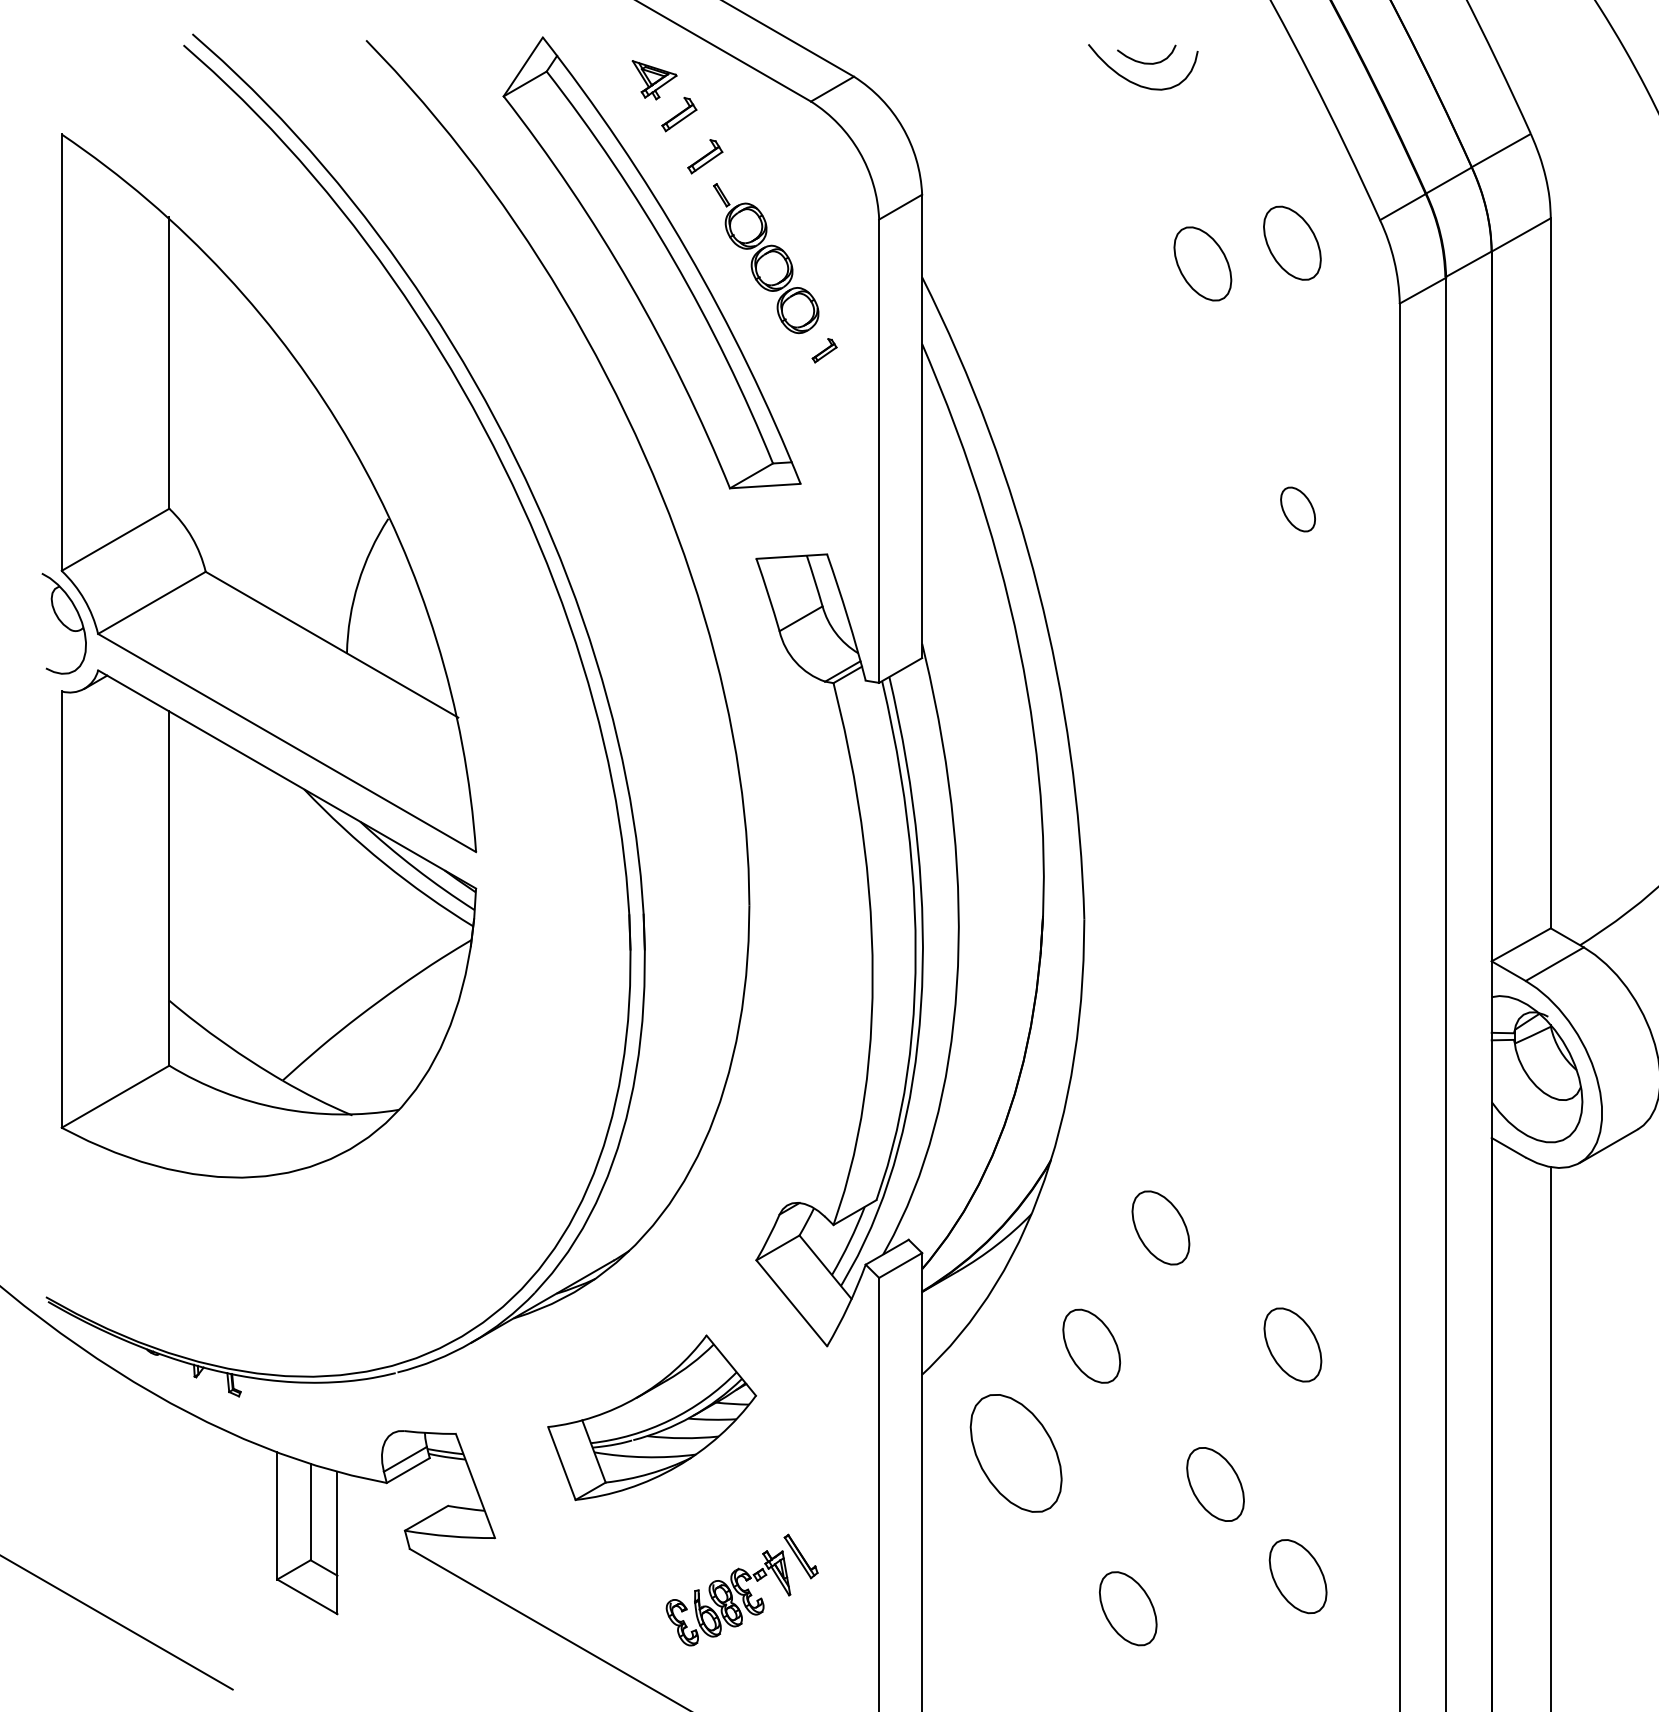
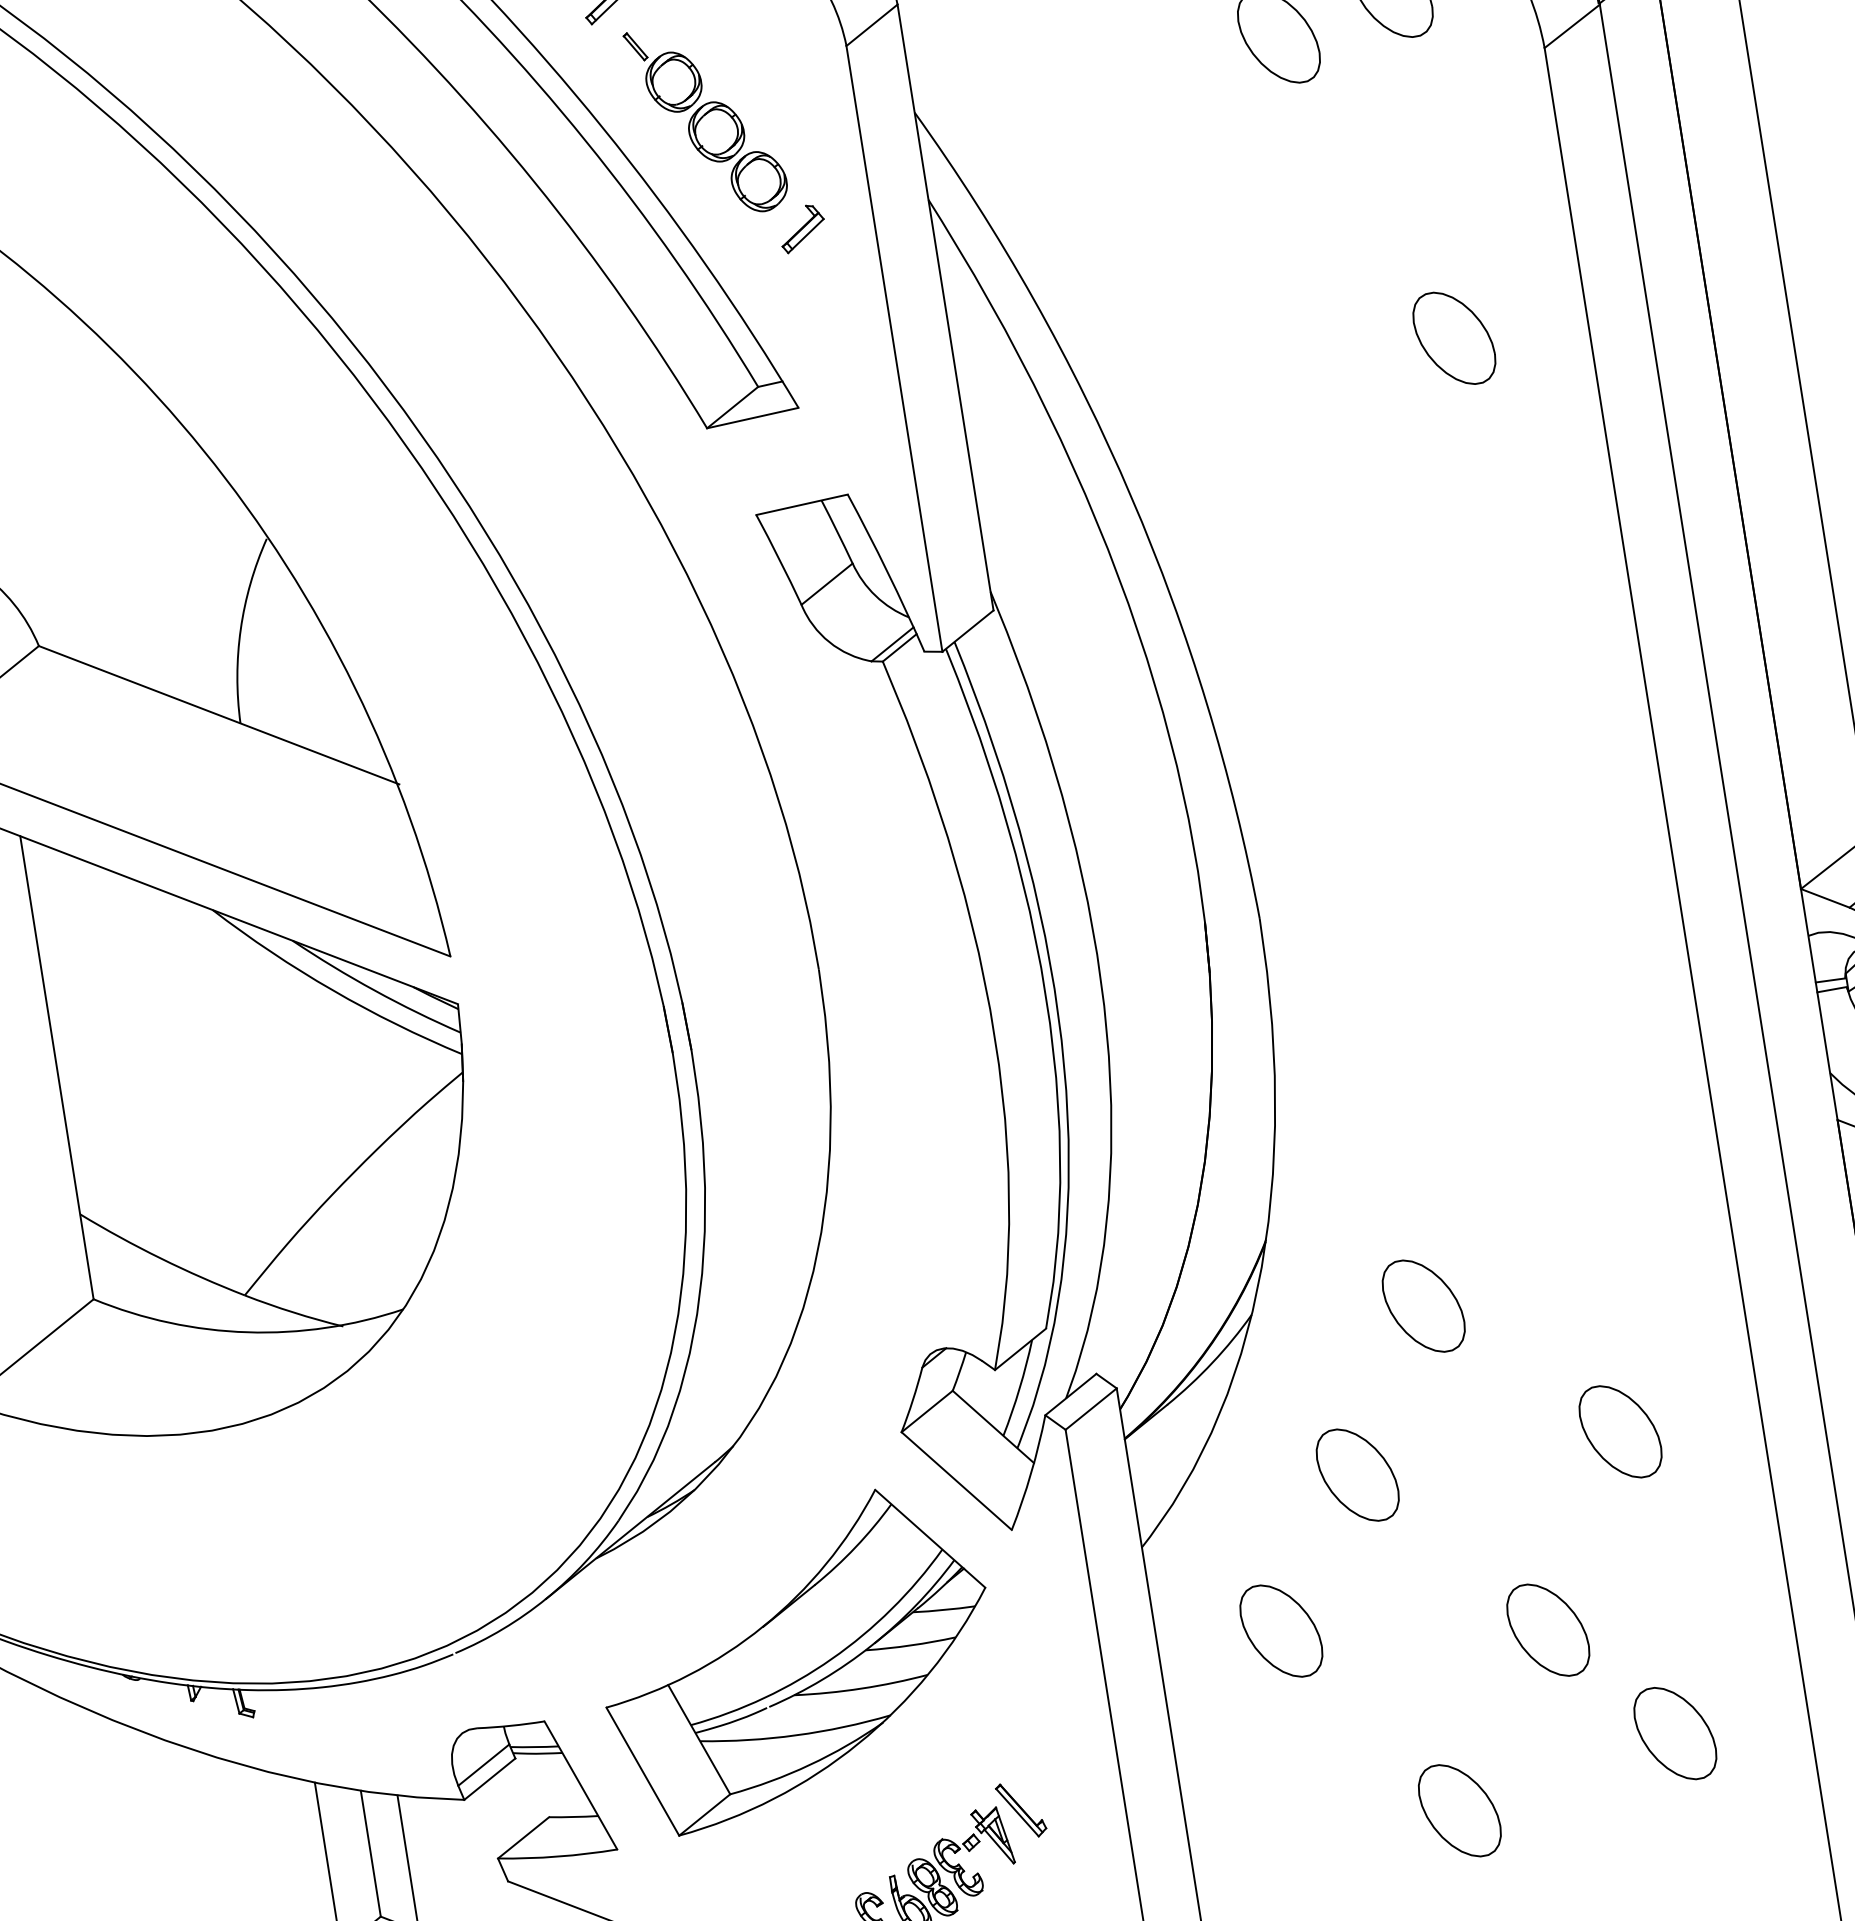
part: (824, 350) -> (802, 228), size x1.43
part: (1297, 509) -> (1453, 338), size x1.67
part: (651, 1417) -> (796, 1659), size x1.43
part: (1016, 1453) -> (1281, 1630), size x0.62

